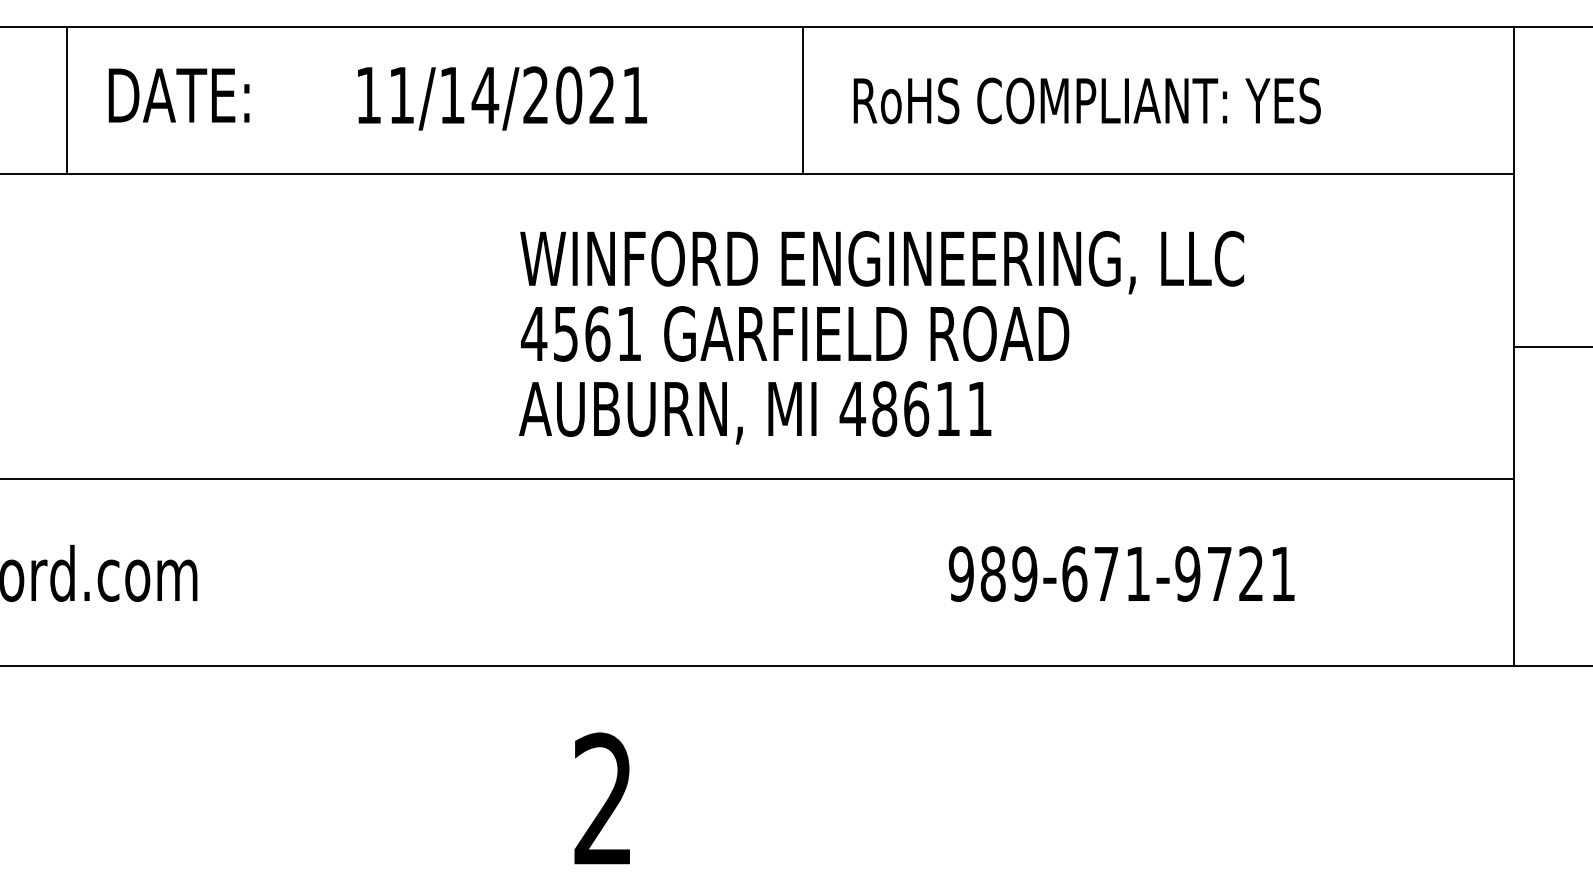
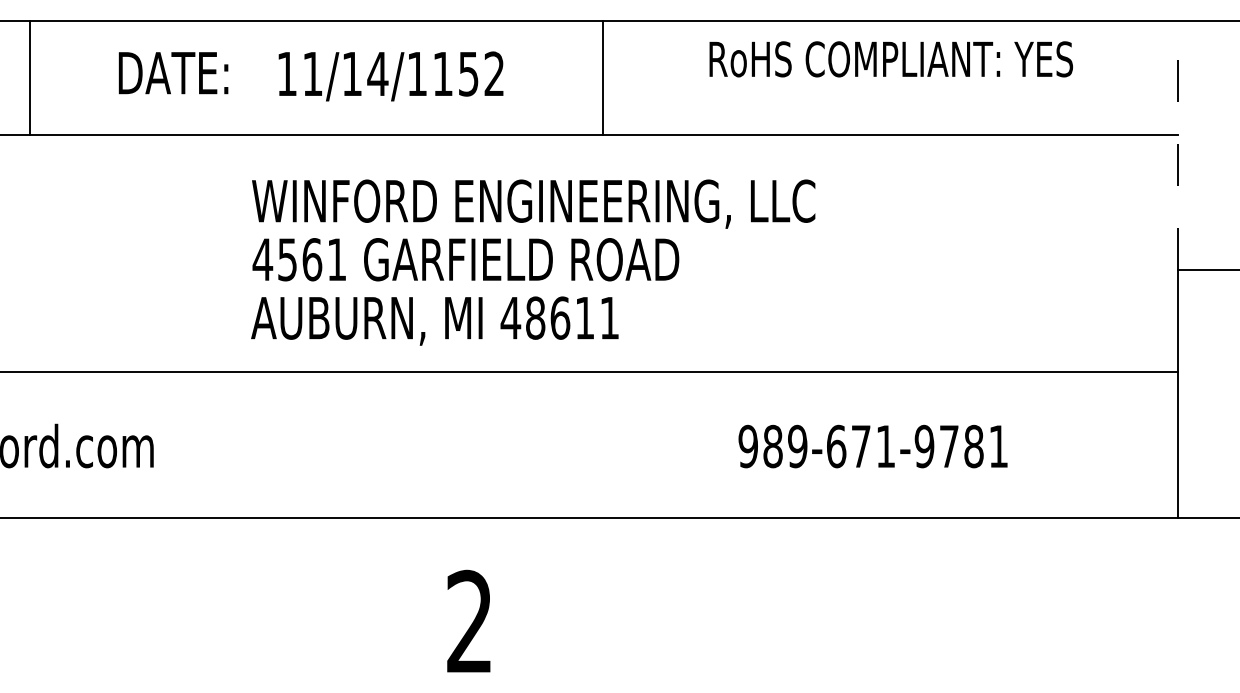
text: (585, 94) -> (455, 73), 11/14/2021 -> 11/14/1152
text: (179, 95) -> (173, 73), moved
line: (67, 99) -> (30, 77), moved
line: (803, 99) -> (603, 77), moved
text: (1086, 101) -> (890, 59), moved
line: (1514, 187) -> (1178, 145), solid -> dashed
text: (881, 337) -> (533, 262), moved
text: (1250, 574) -> (973, 446), 989-671-9721 -> 989-671-9781

